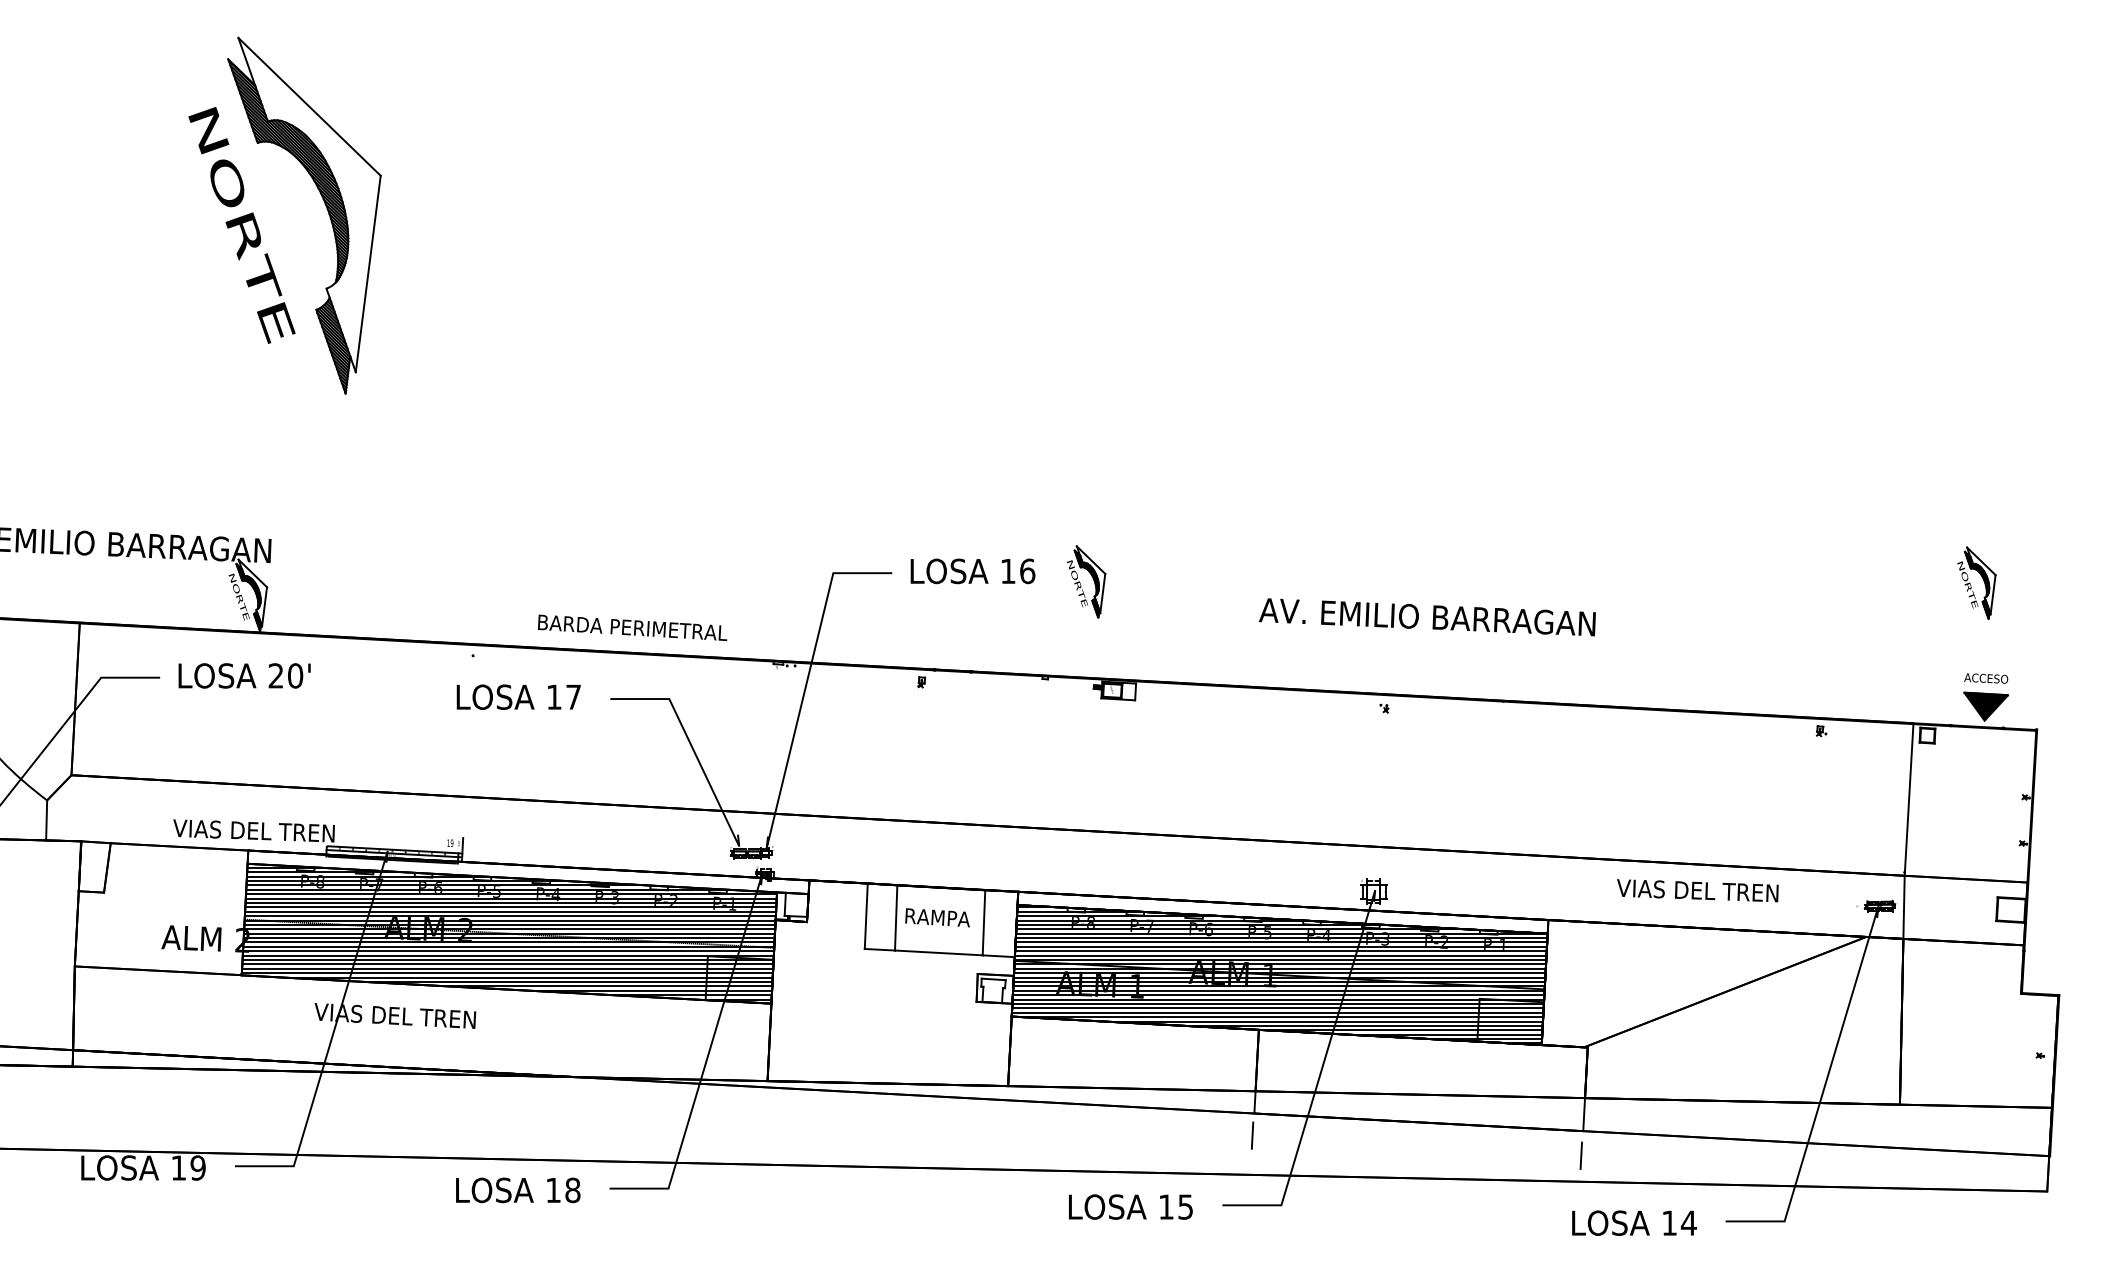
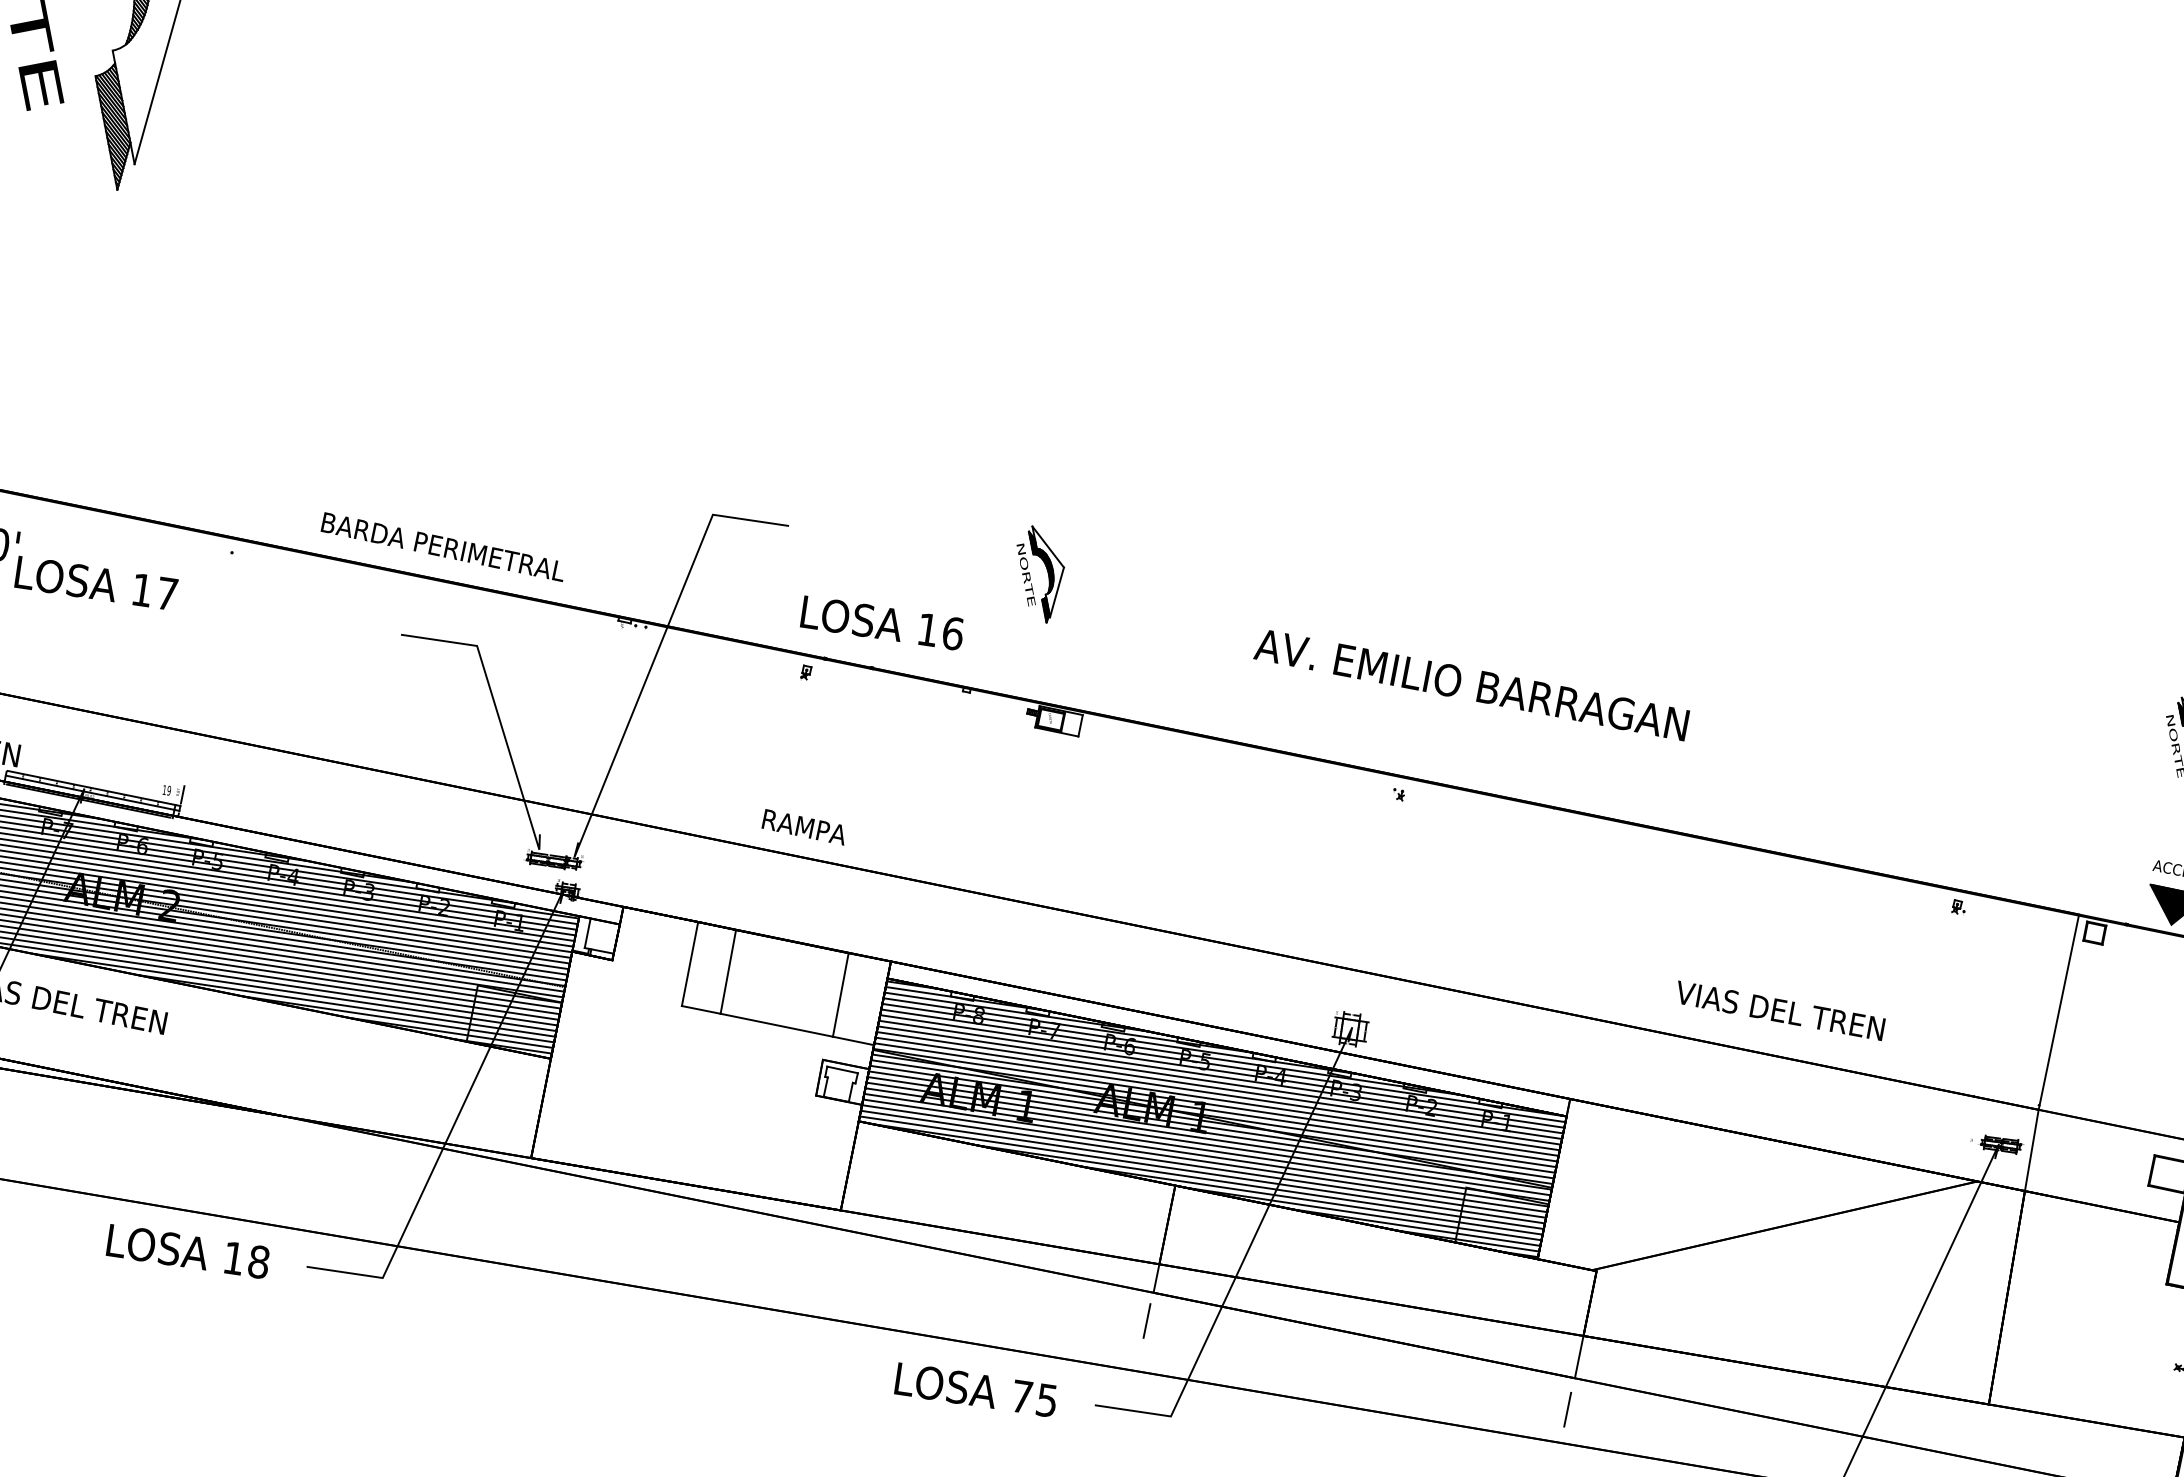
text: (972, 571) -> (881, 623), moved
text: (518, 696) -> (96, 582), moved
text: (1697, 890) -> (1779, 1010), moved
text: (937, 917) -> (804, 826), moved
text: (1166, 1206) -> (1022, 1396), 15 -> 75

